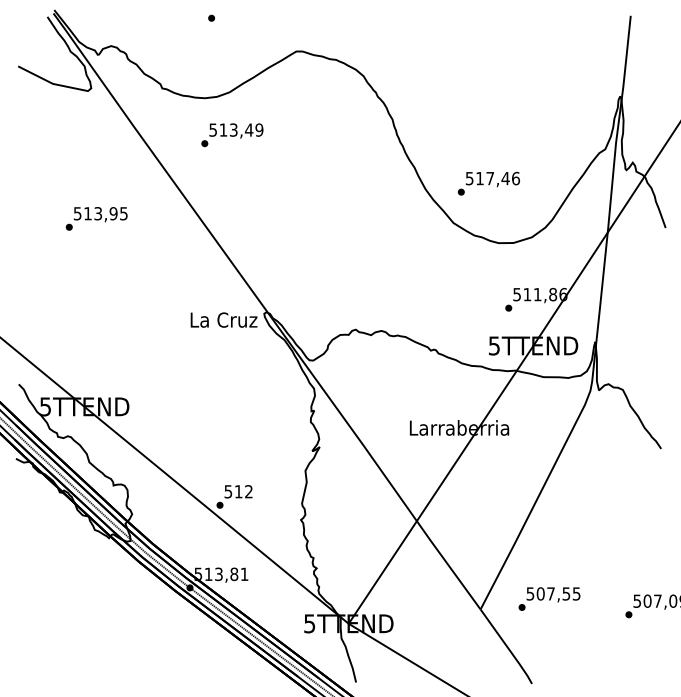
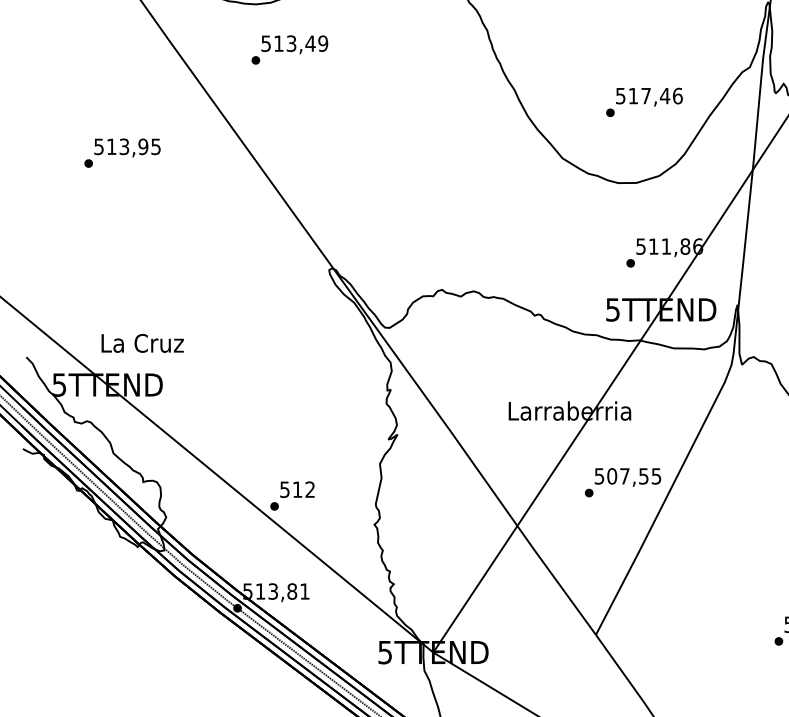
text: (488, 183) -> (643, 102), moved
text: (223, 319) -> (141, 342), moved
text: (549, 598) -> (622, 482), moved

